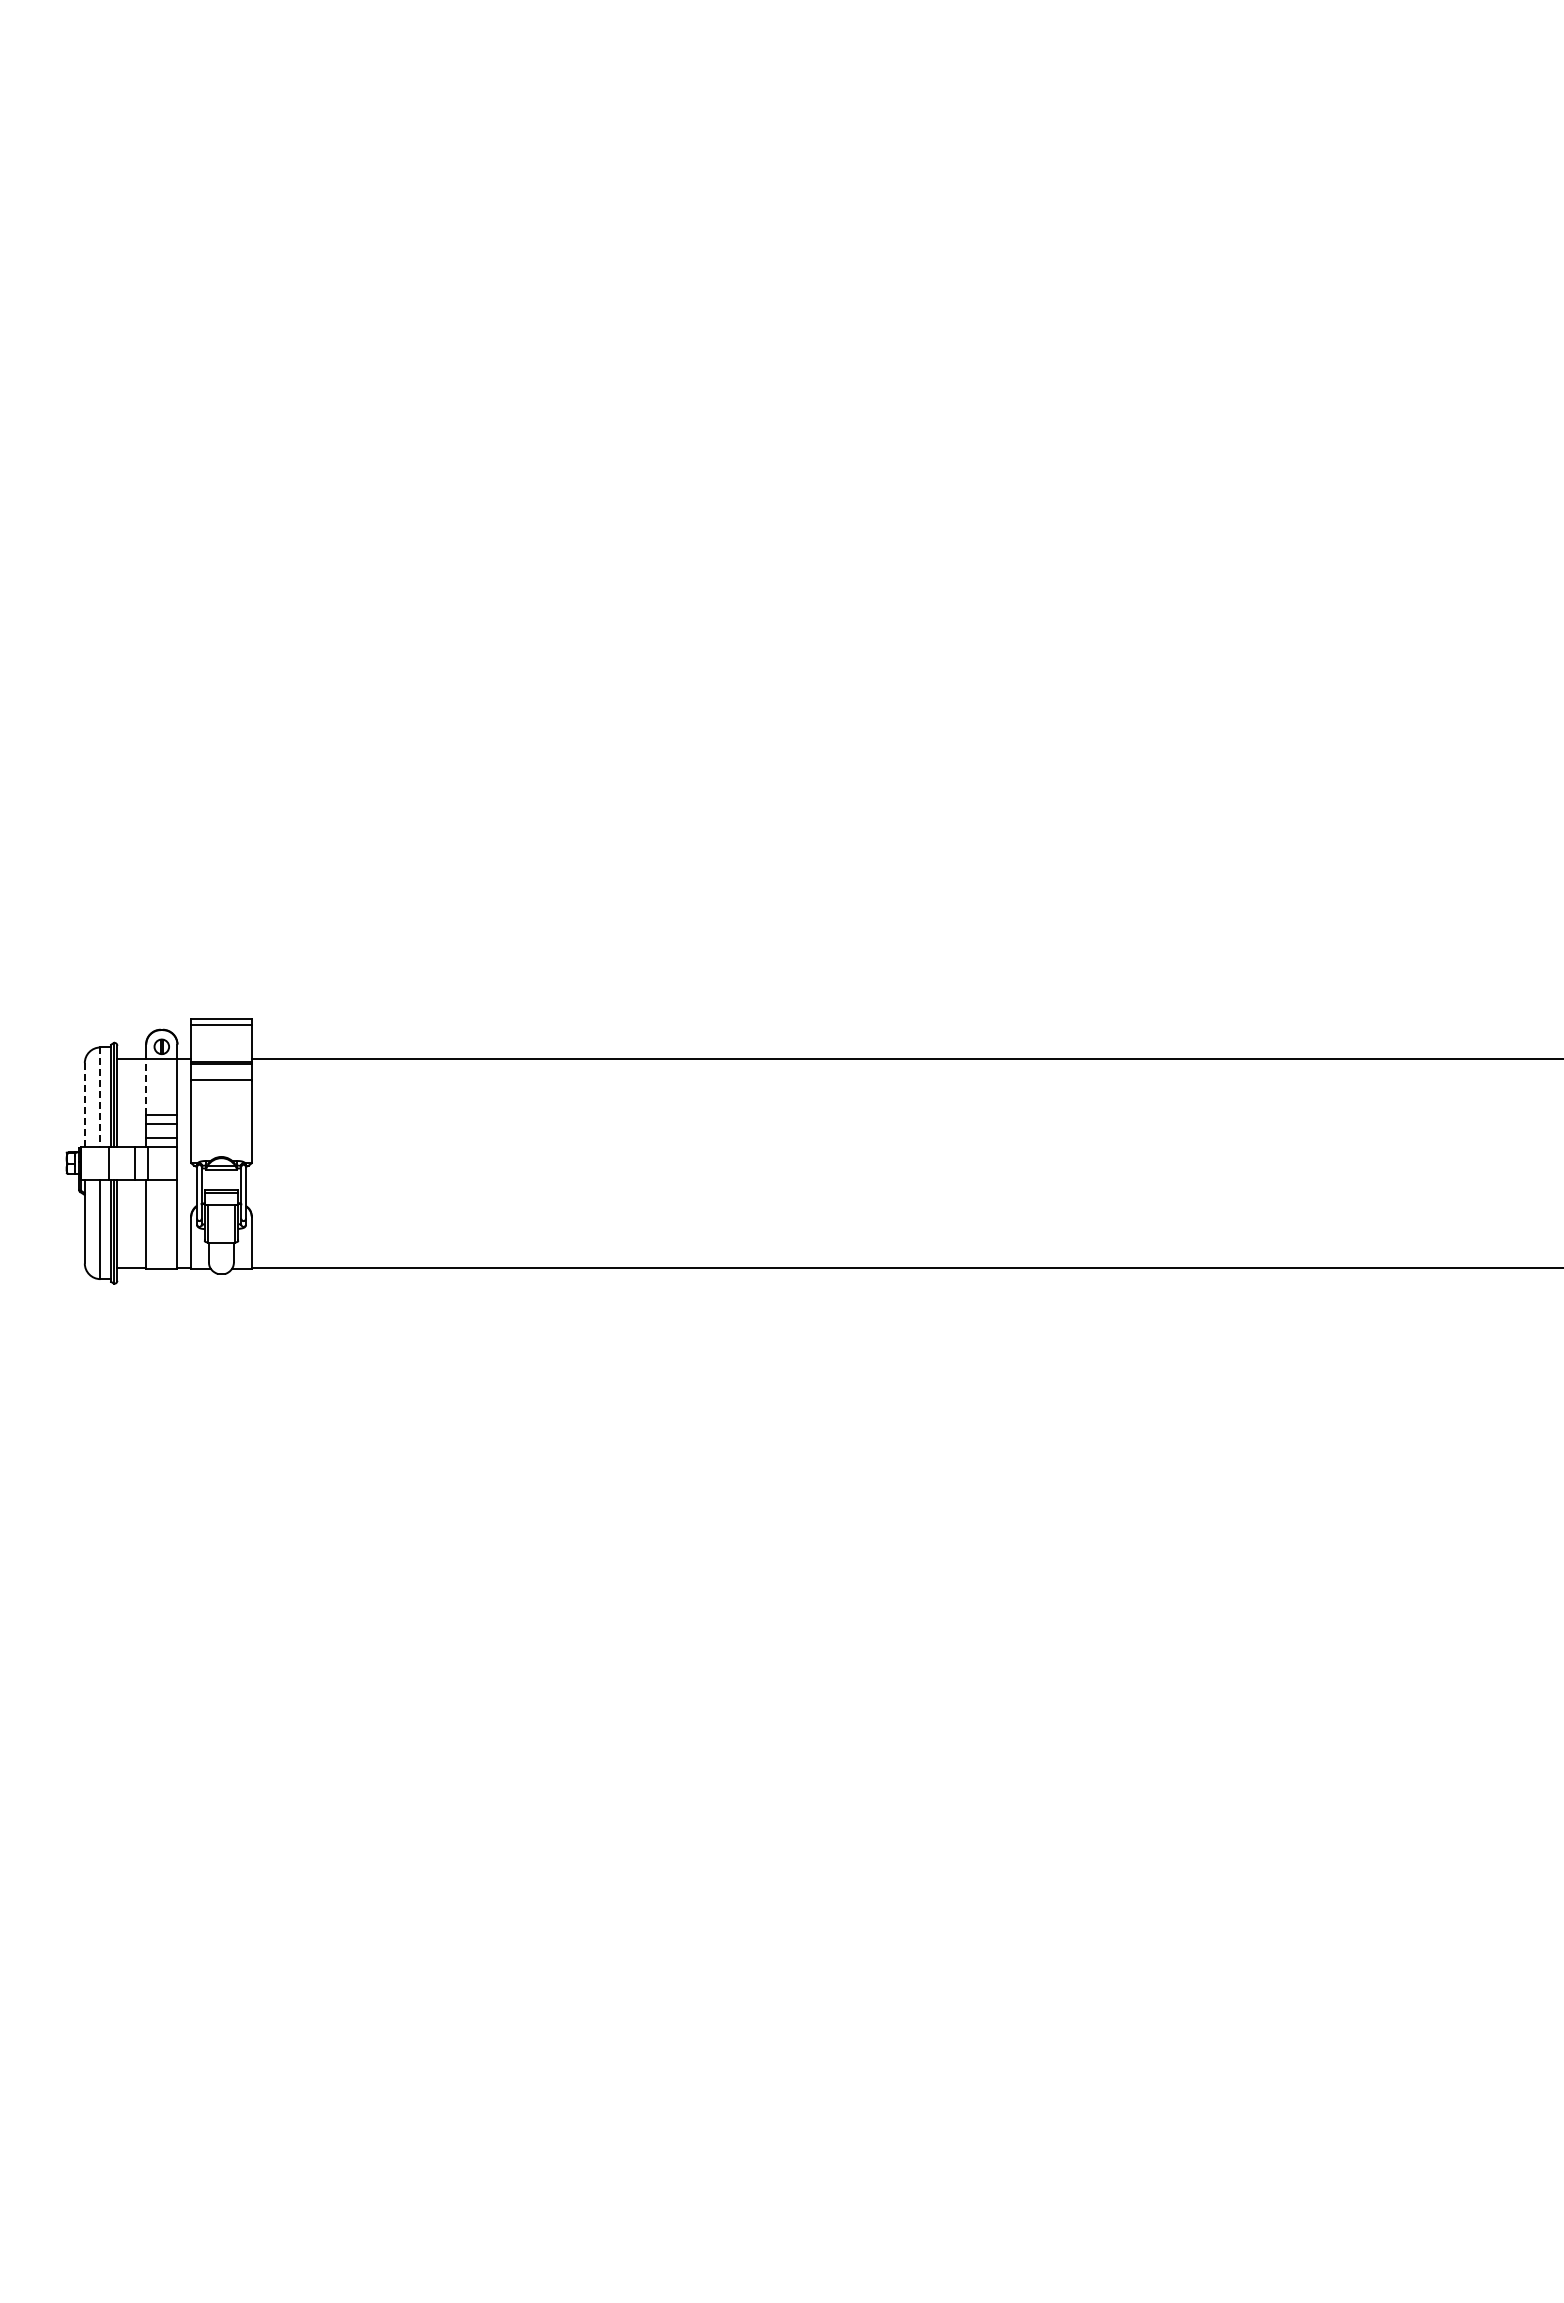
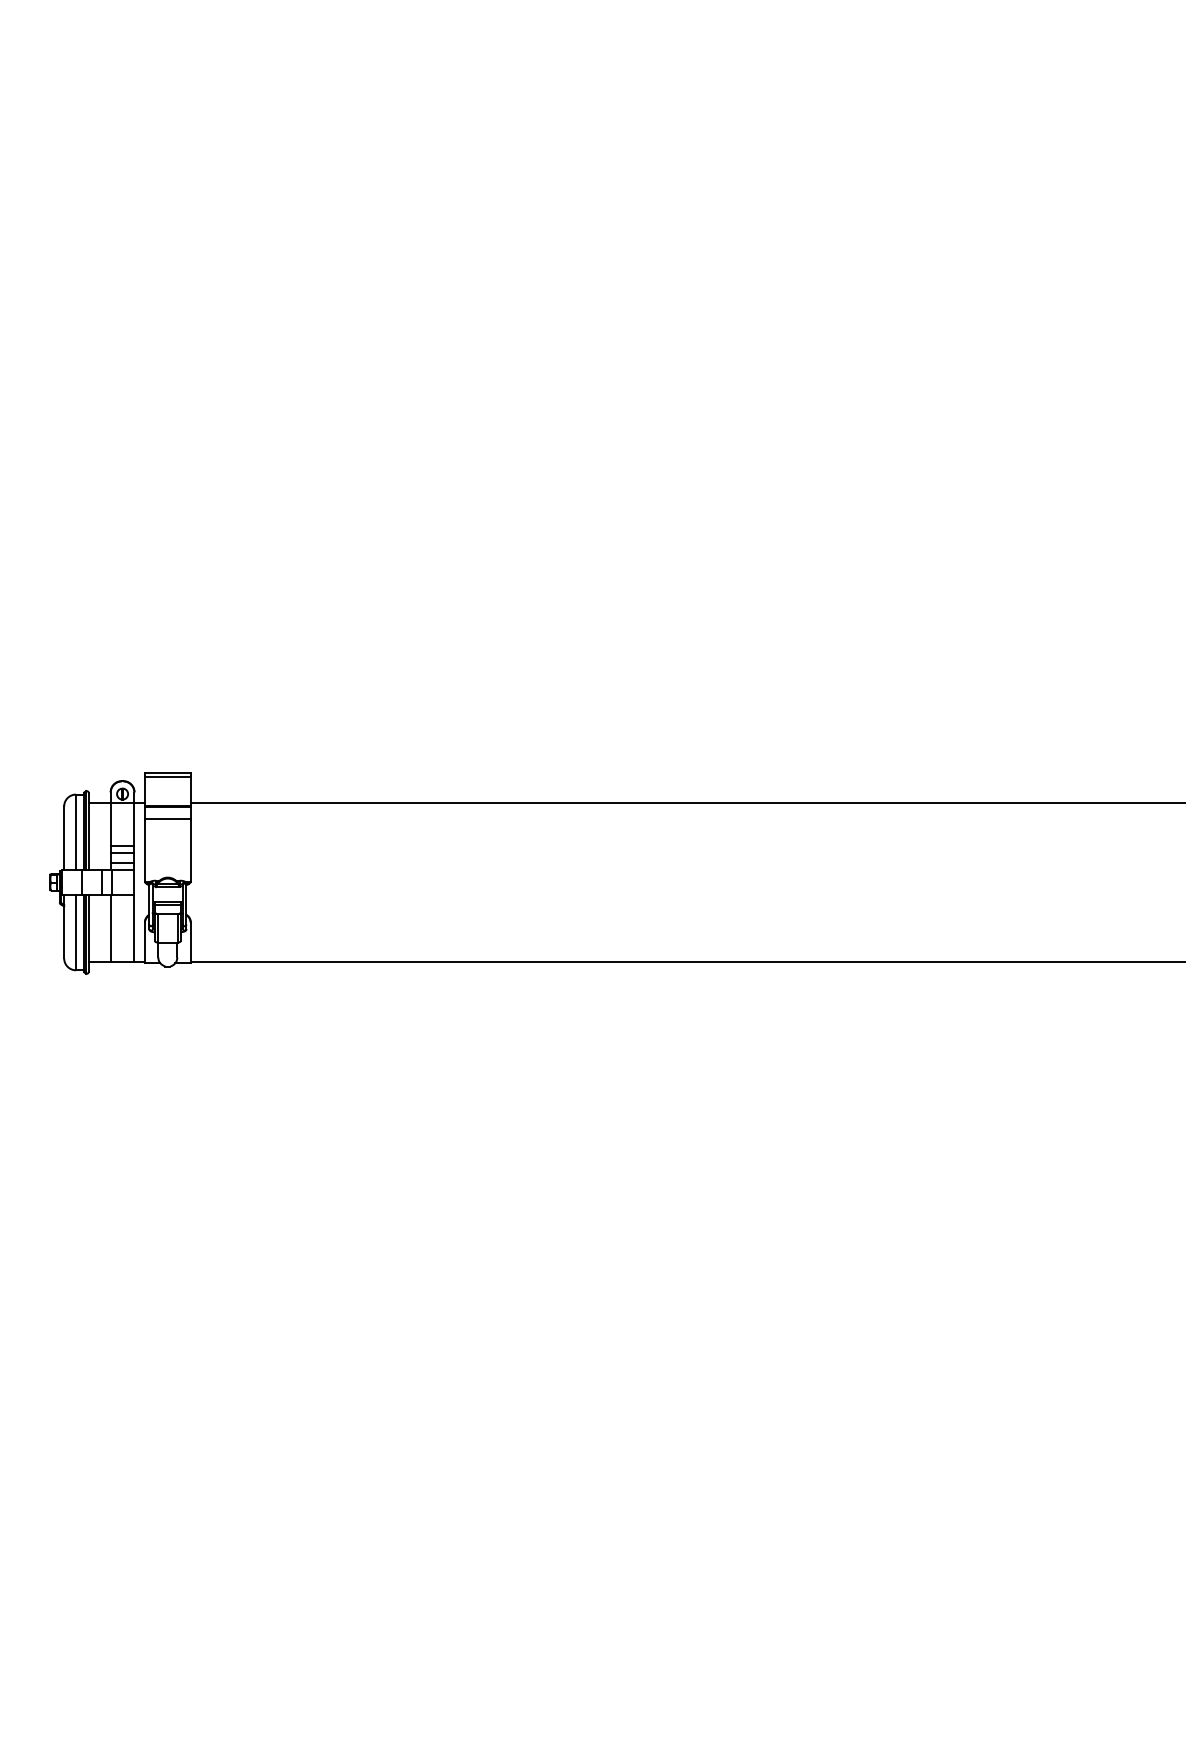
line: (146, 1086) -> (110, 824), dashed -> solid
line: (100, 1097) -> (76, 832), dashed -> solid
line: (84, 1104) -> (63, 837), dashed -> solid

